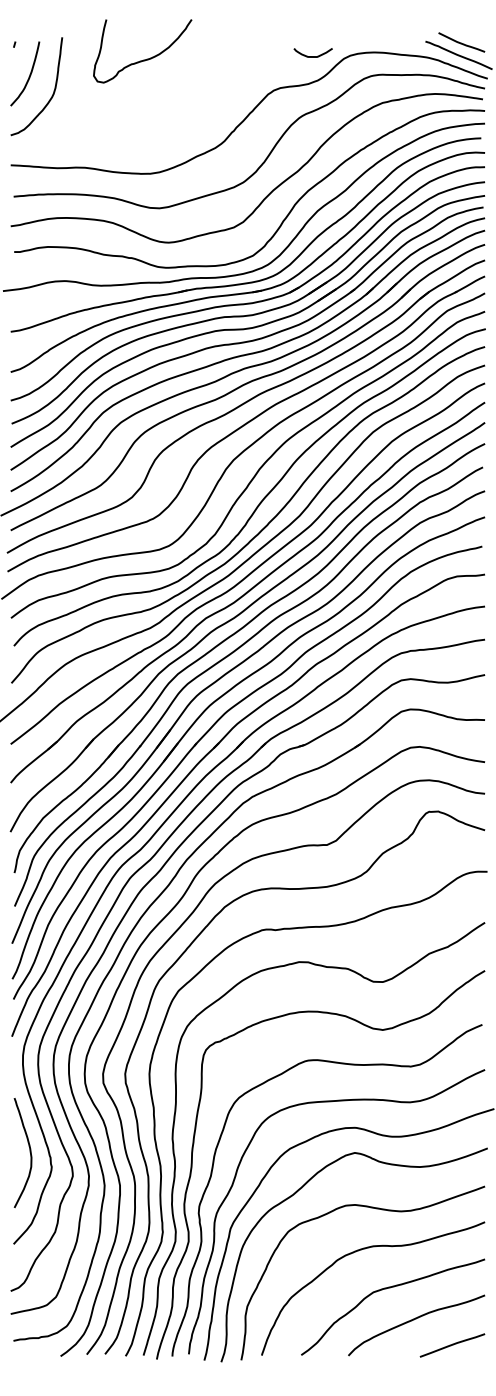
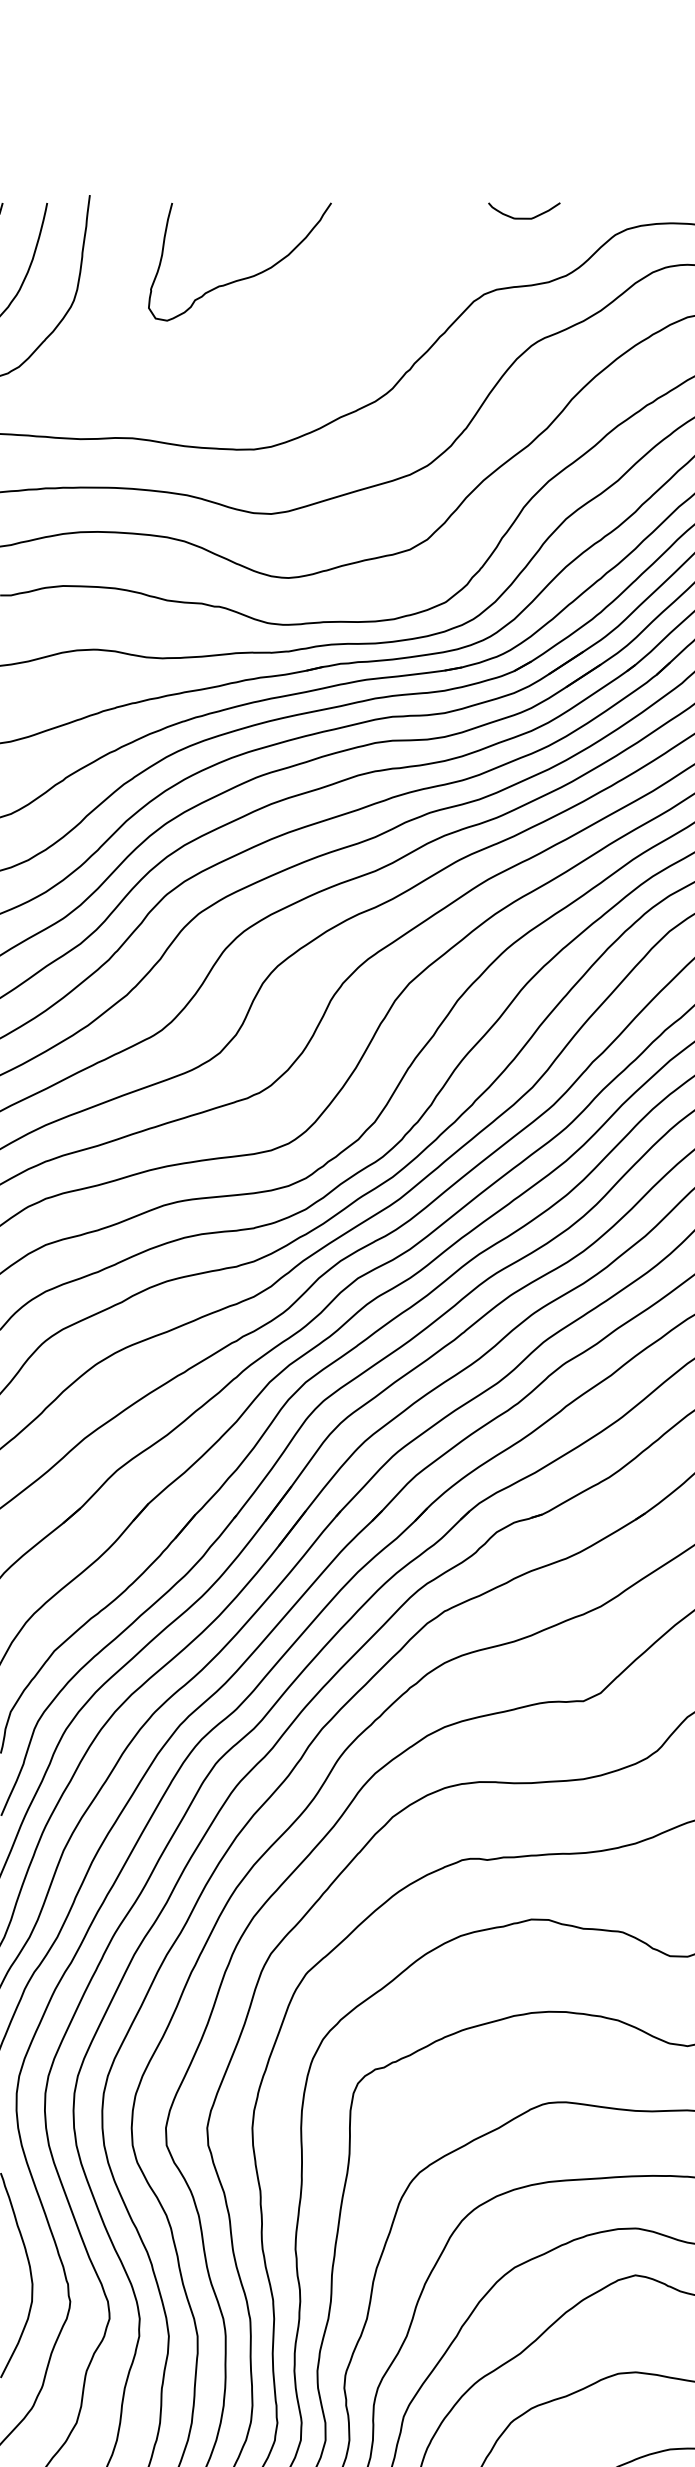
curve: (312, 56) -> (522, 217), moved
curve: (143, 59) -> (241, 277), moved

